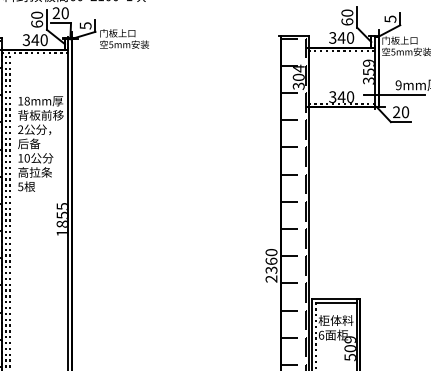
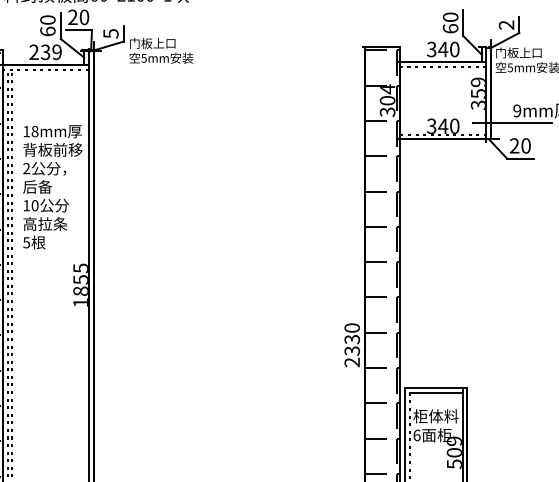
text: (390, 18) -> (506, 24), 5 -> 2
text: (34, 40) -> (44, 52), 340 -> 239
text: (271, 260) -> (352, 338), 2360 -> 2330

